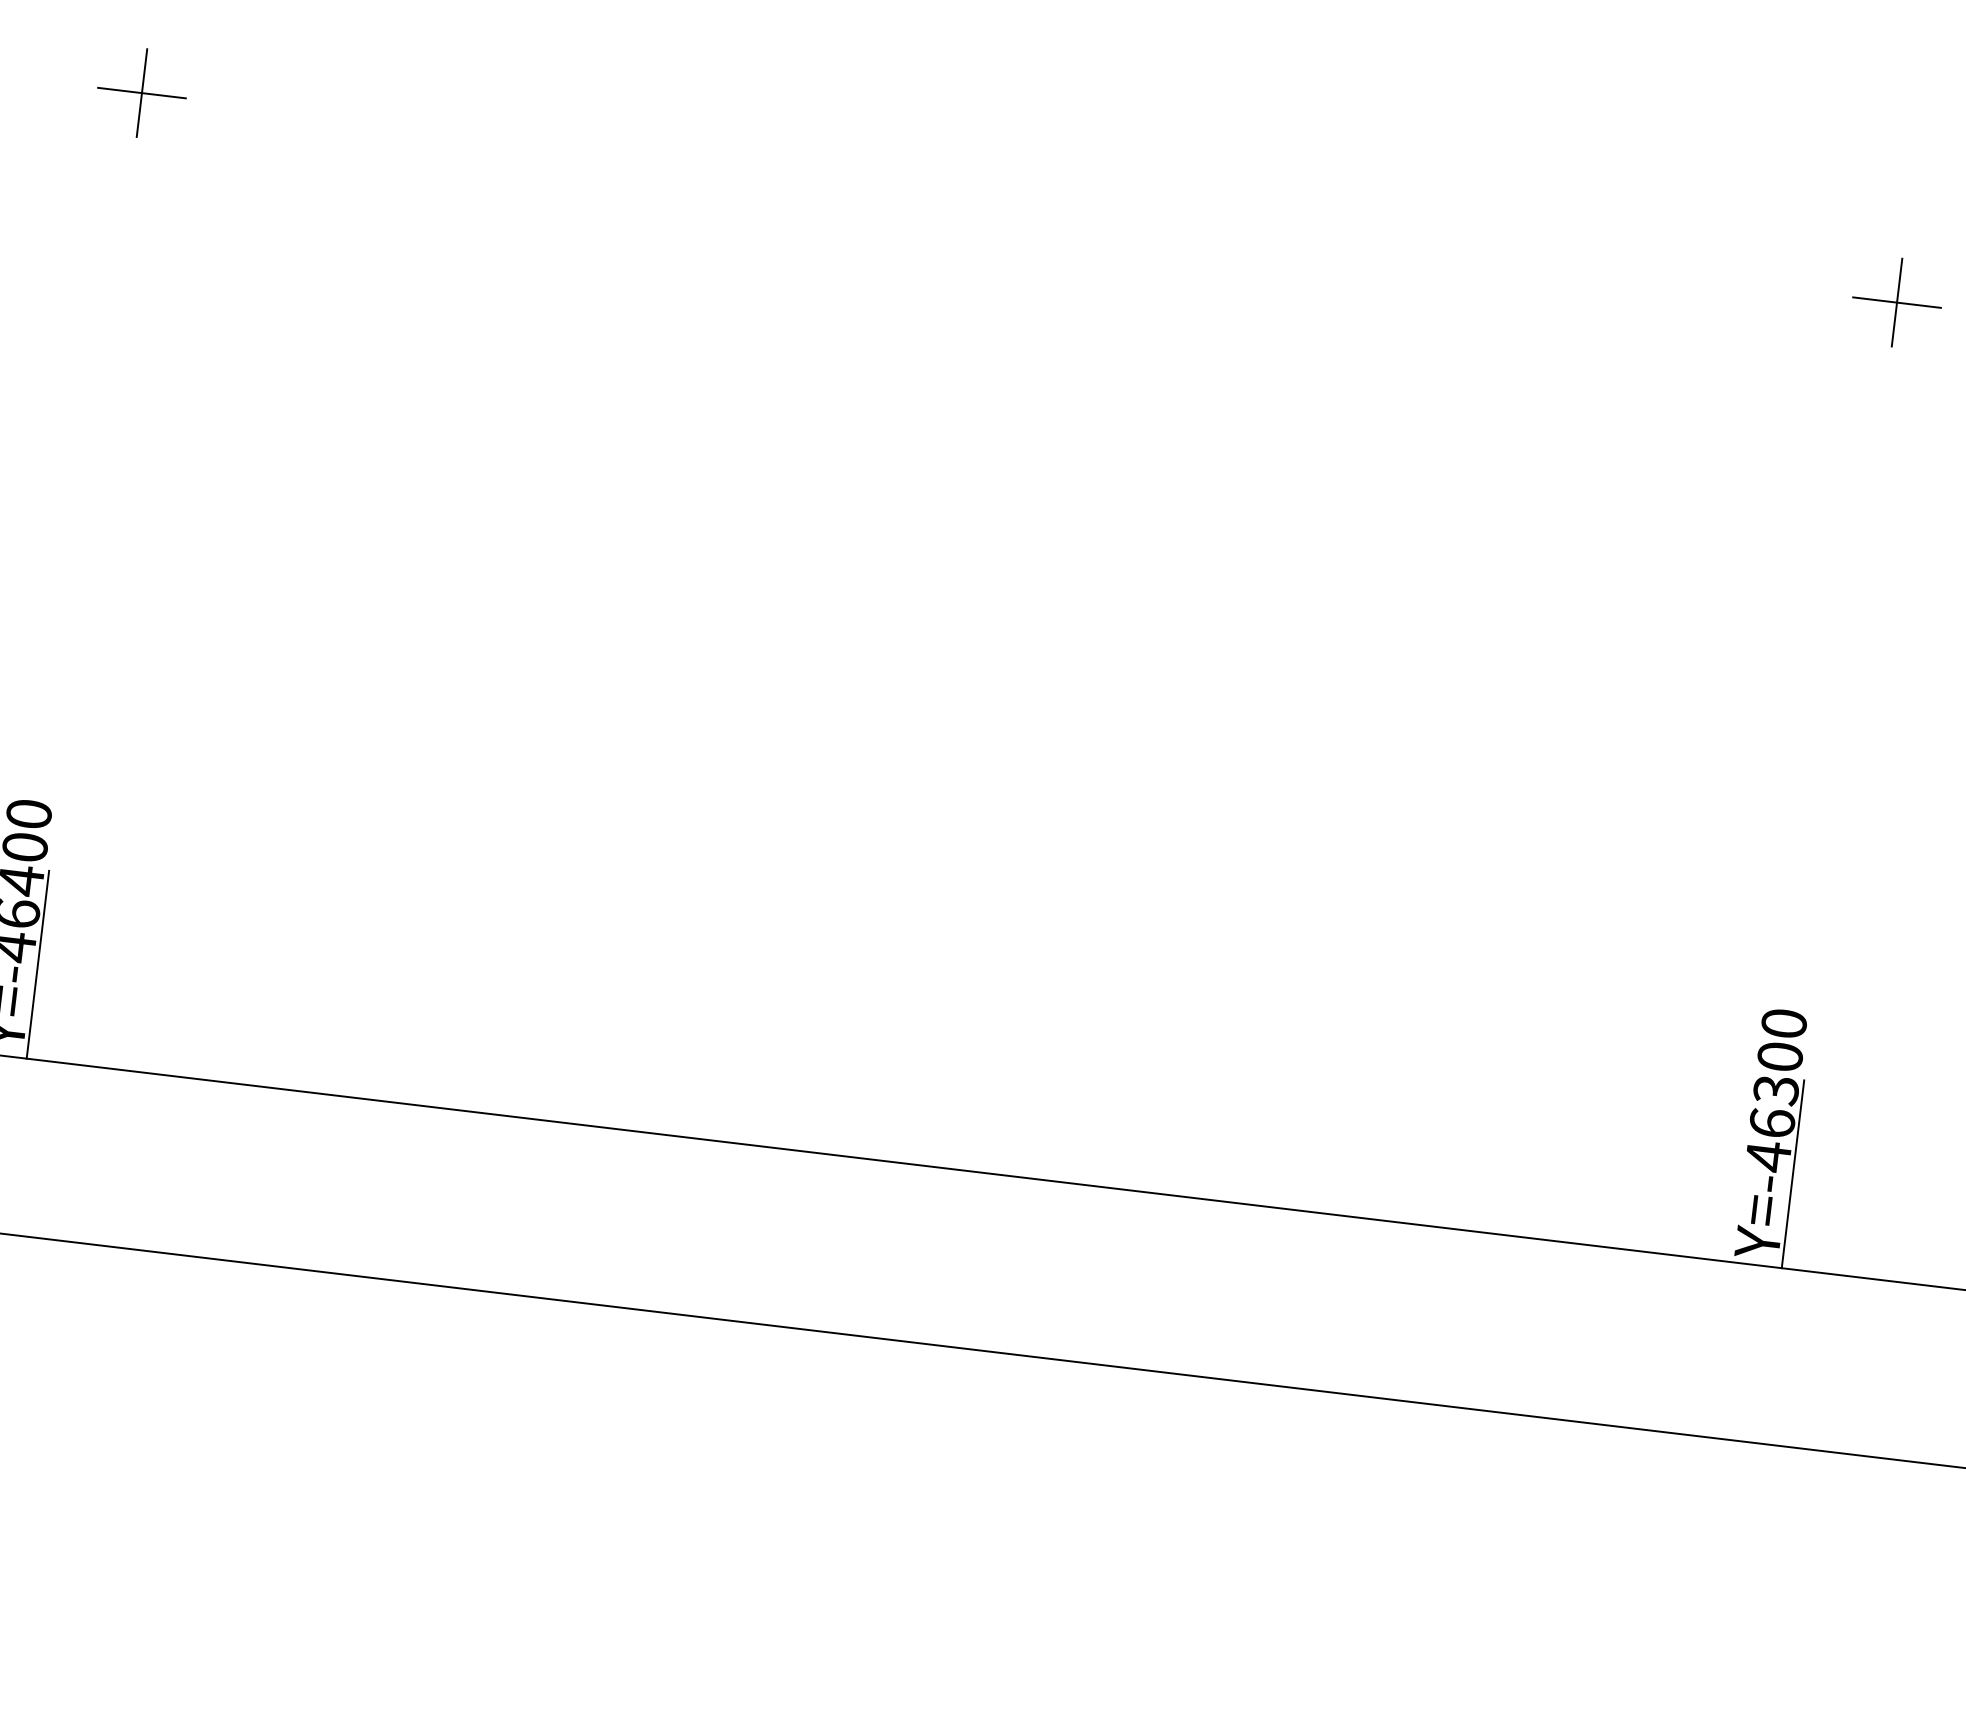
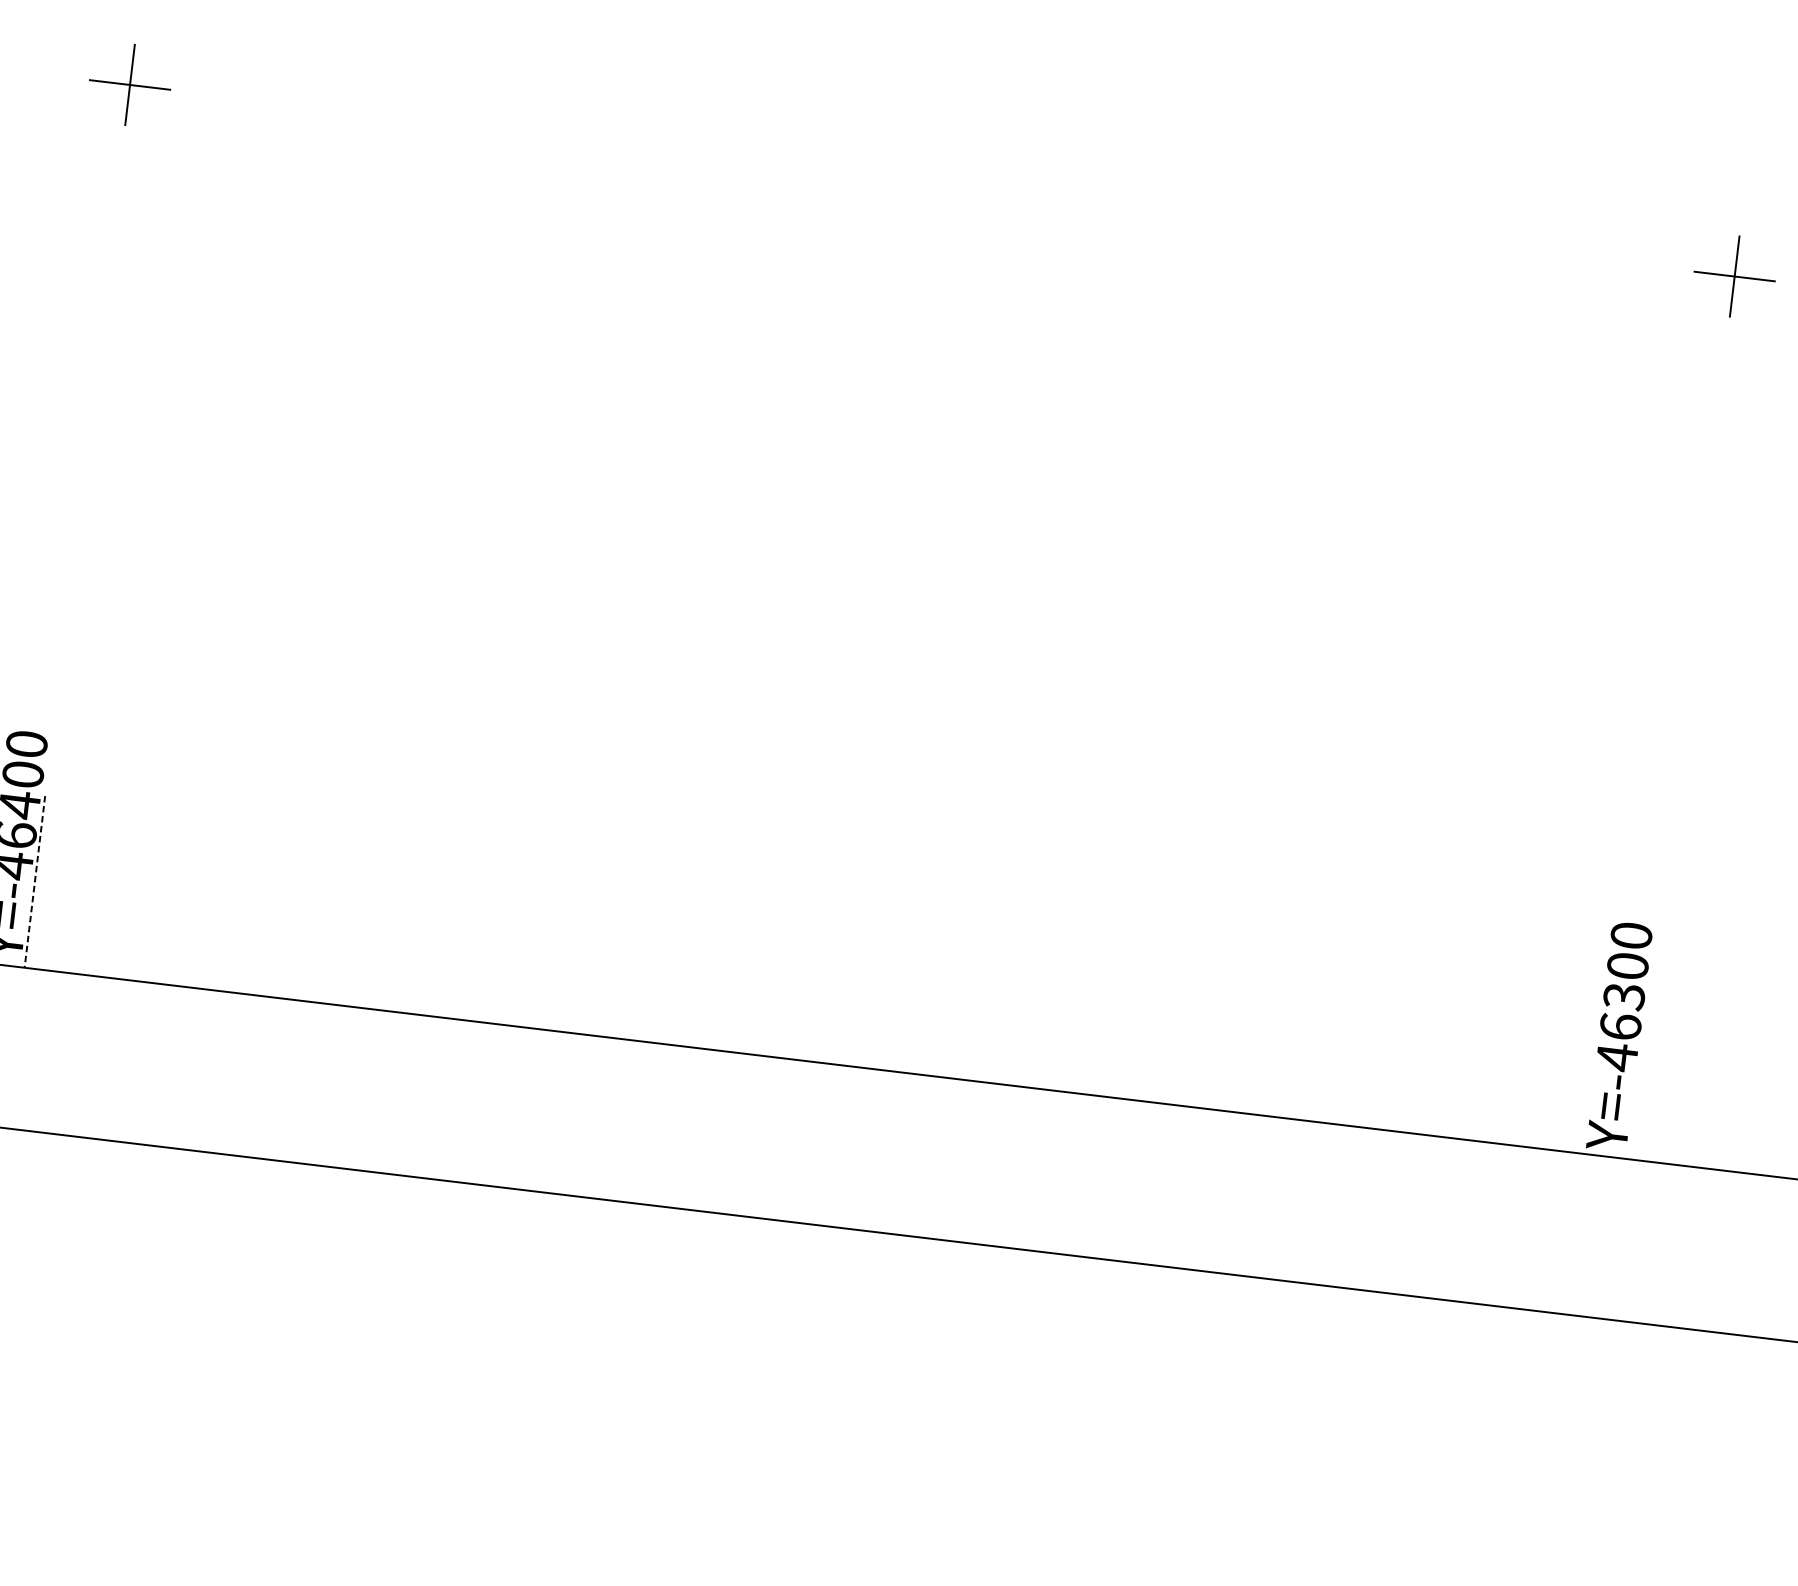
line: (37, 964) -> (34, 881), solid -> dashed
line: (1792, 1174) -> (1639, 1073), removed

